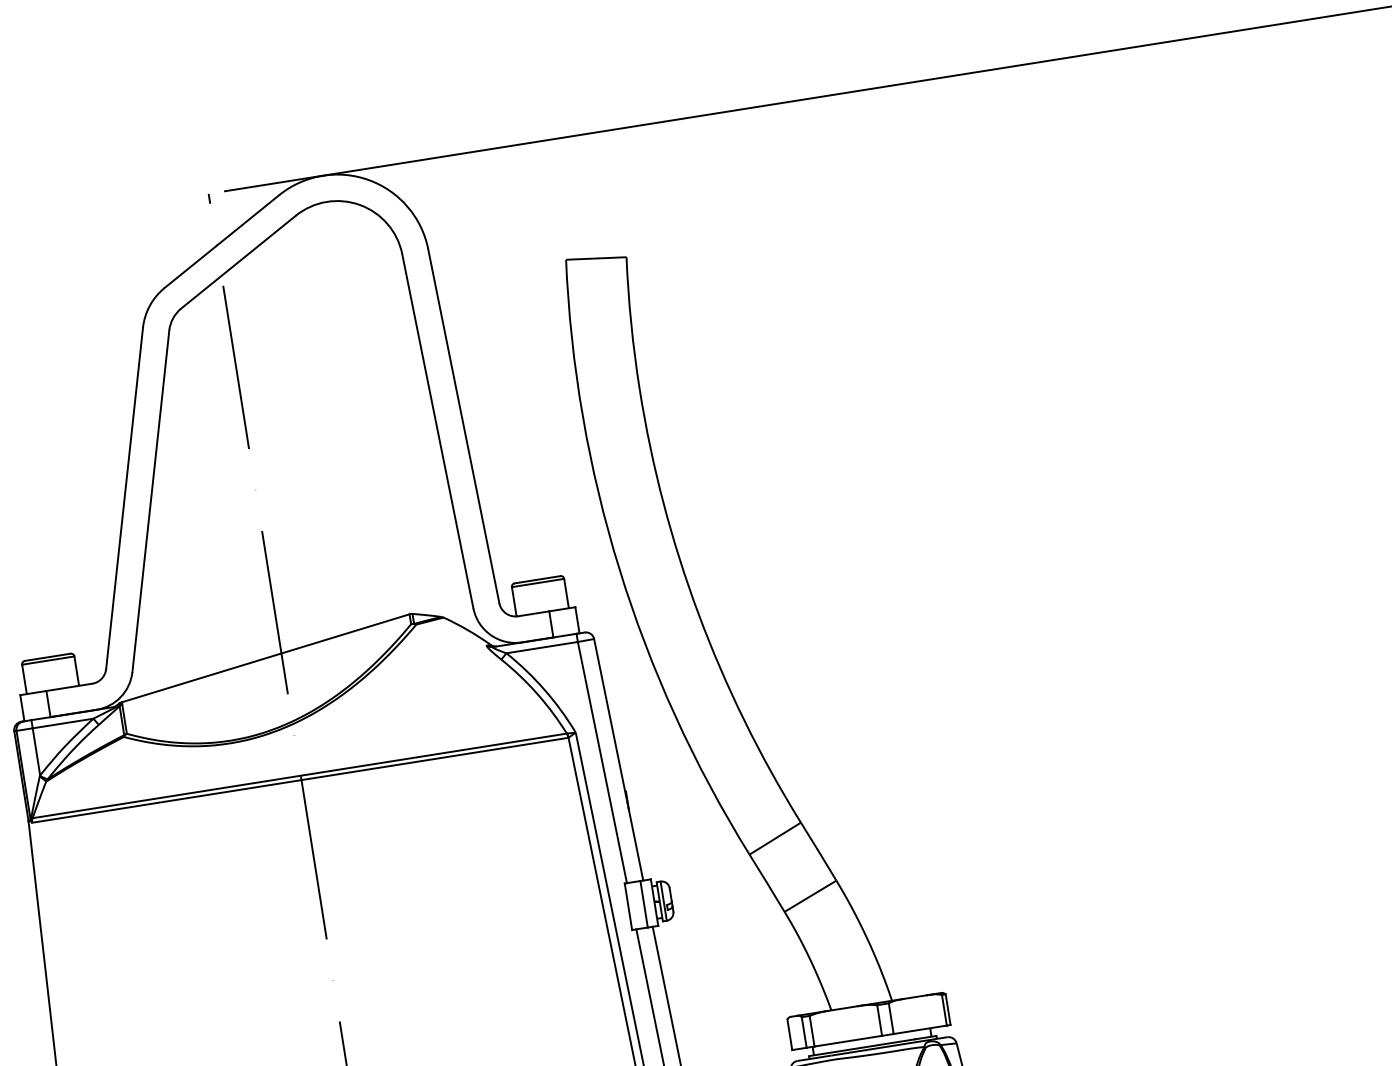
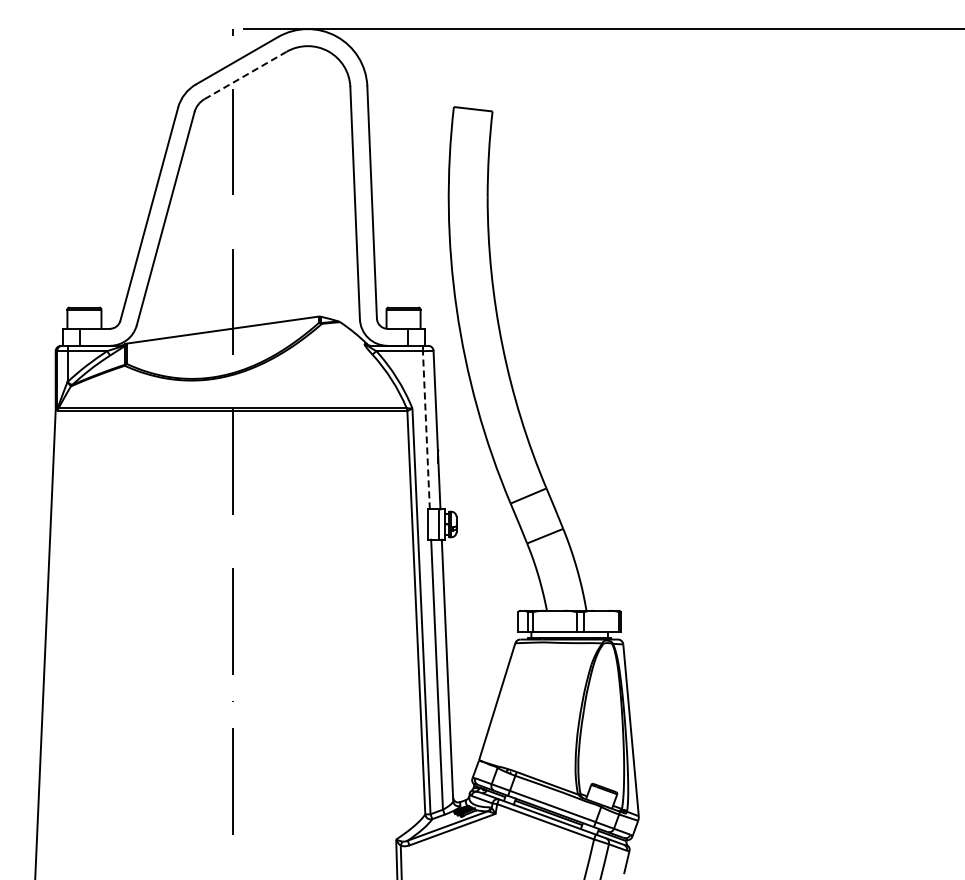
line: (238, 262) -> (245, 75), solid -> dashed
line: (602, 761) -> (426, 429), solid -> dashed

